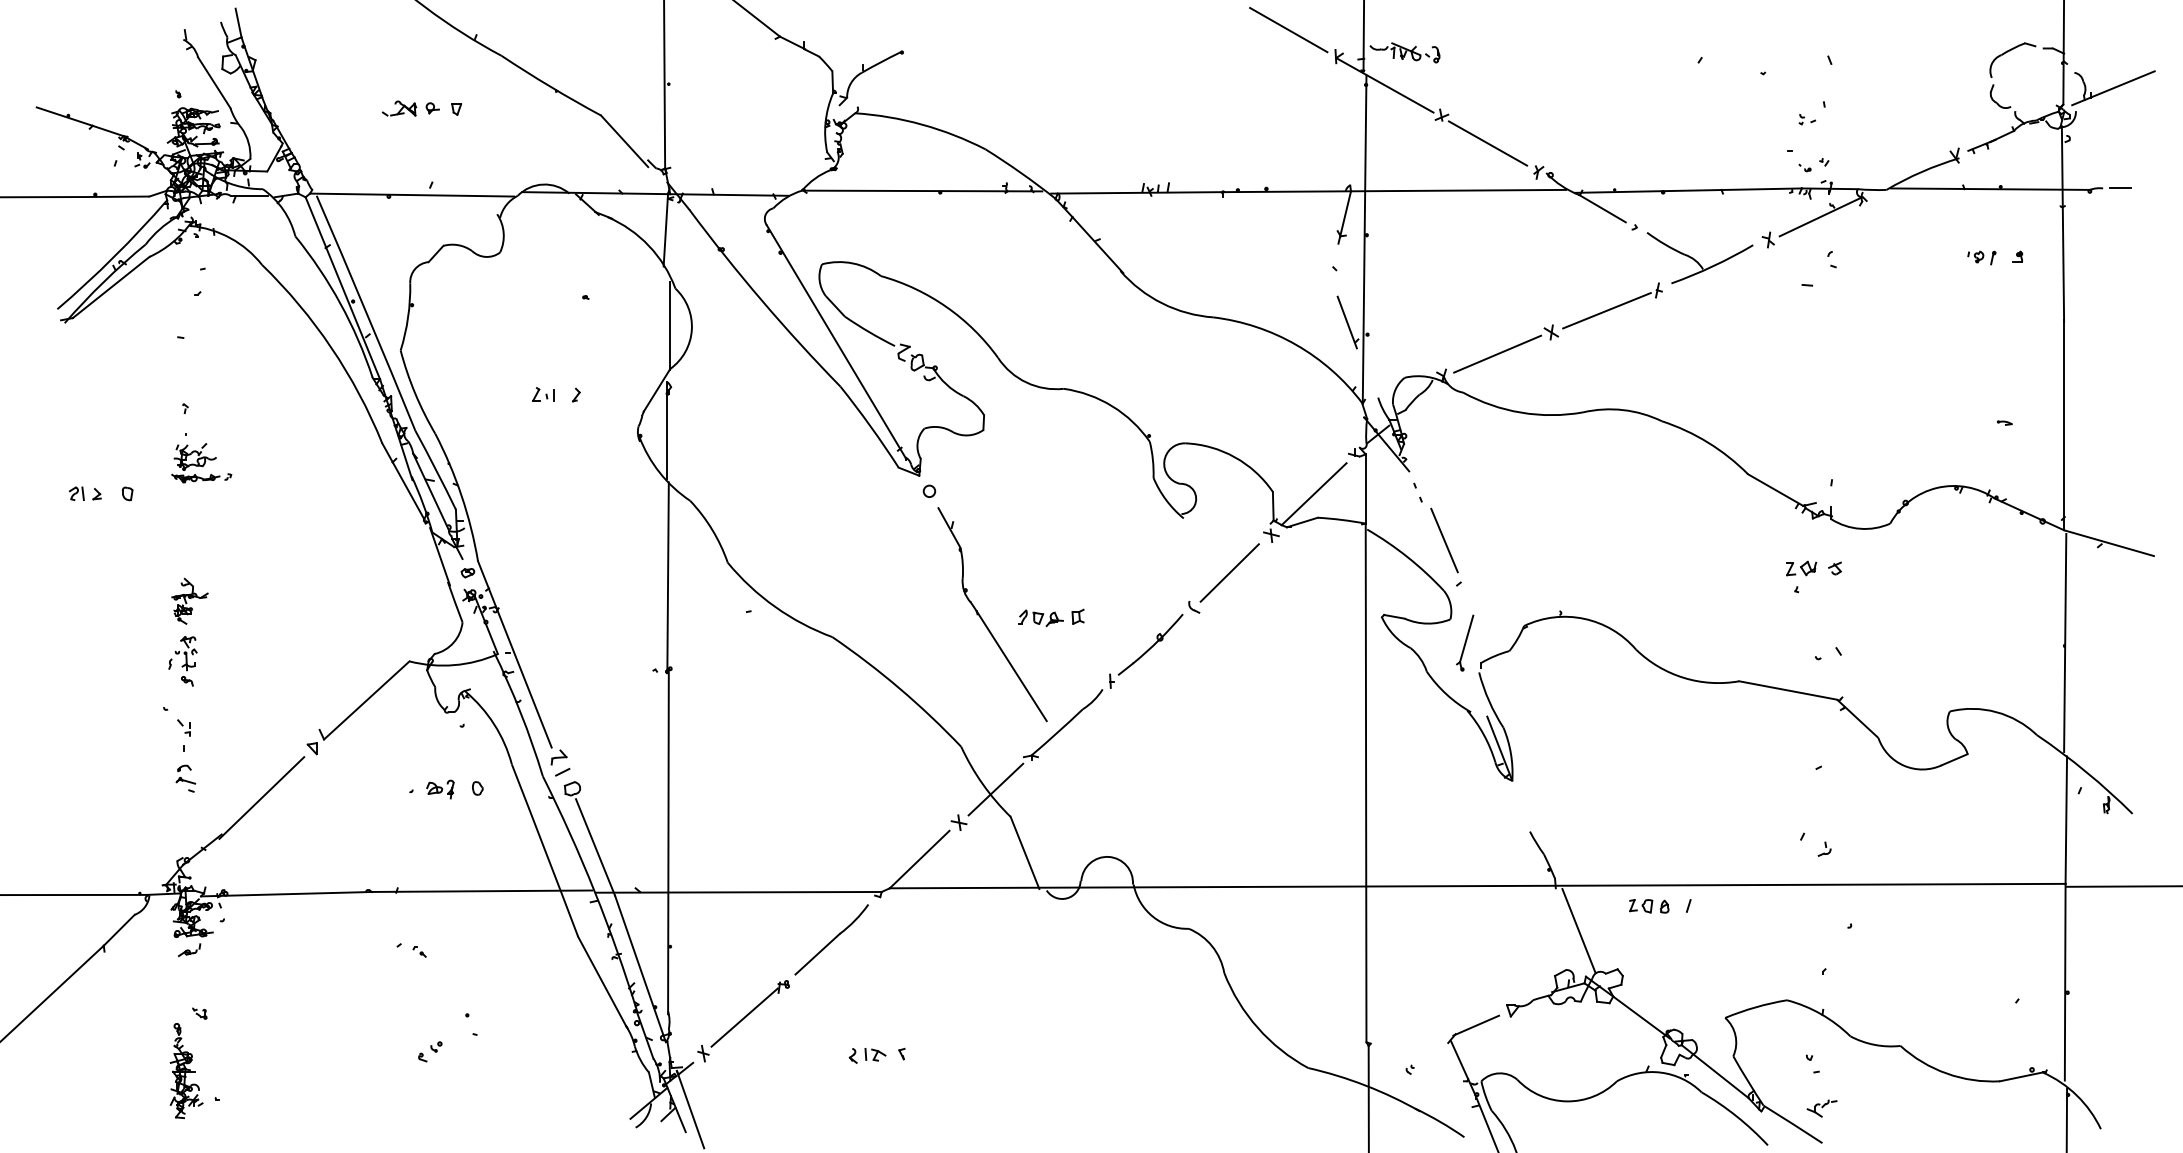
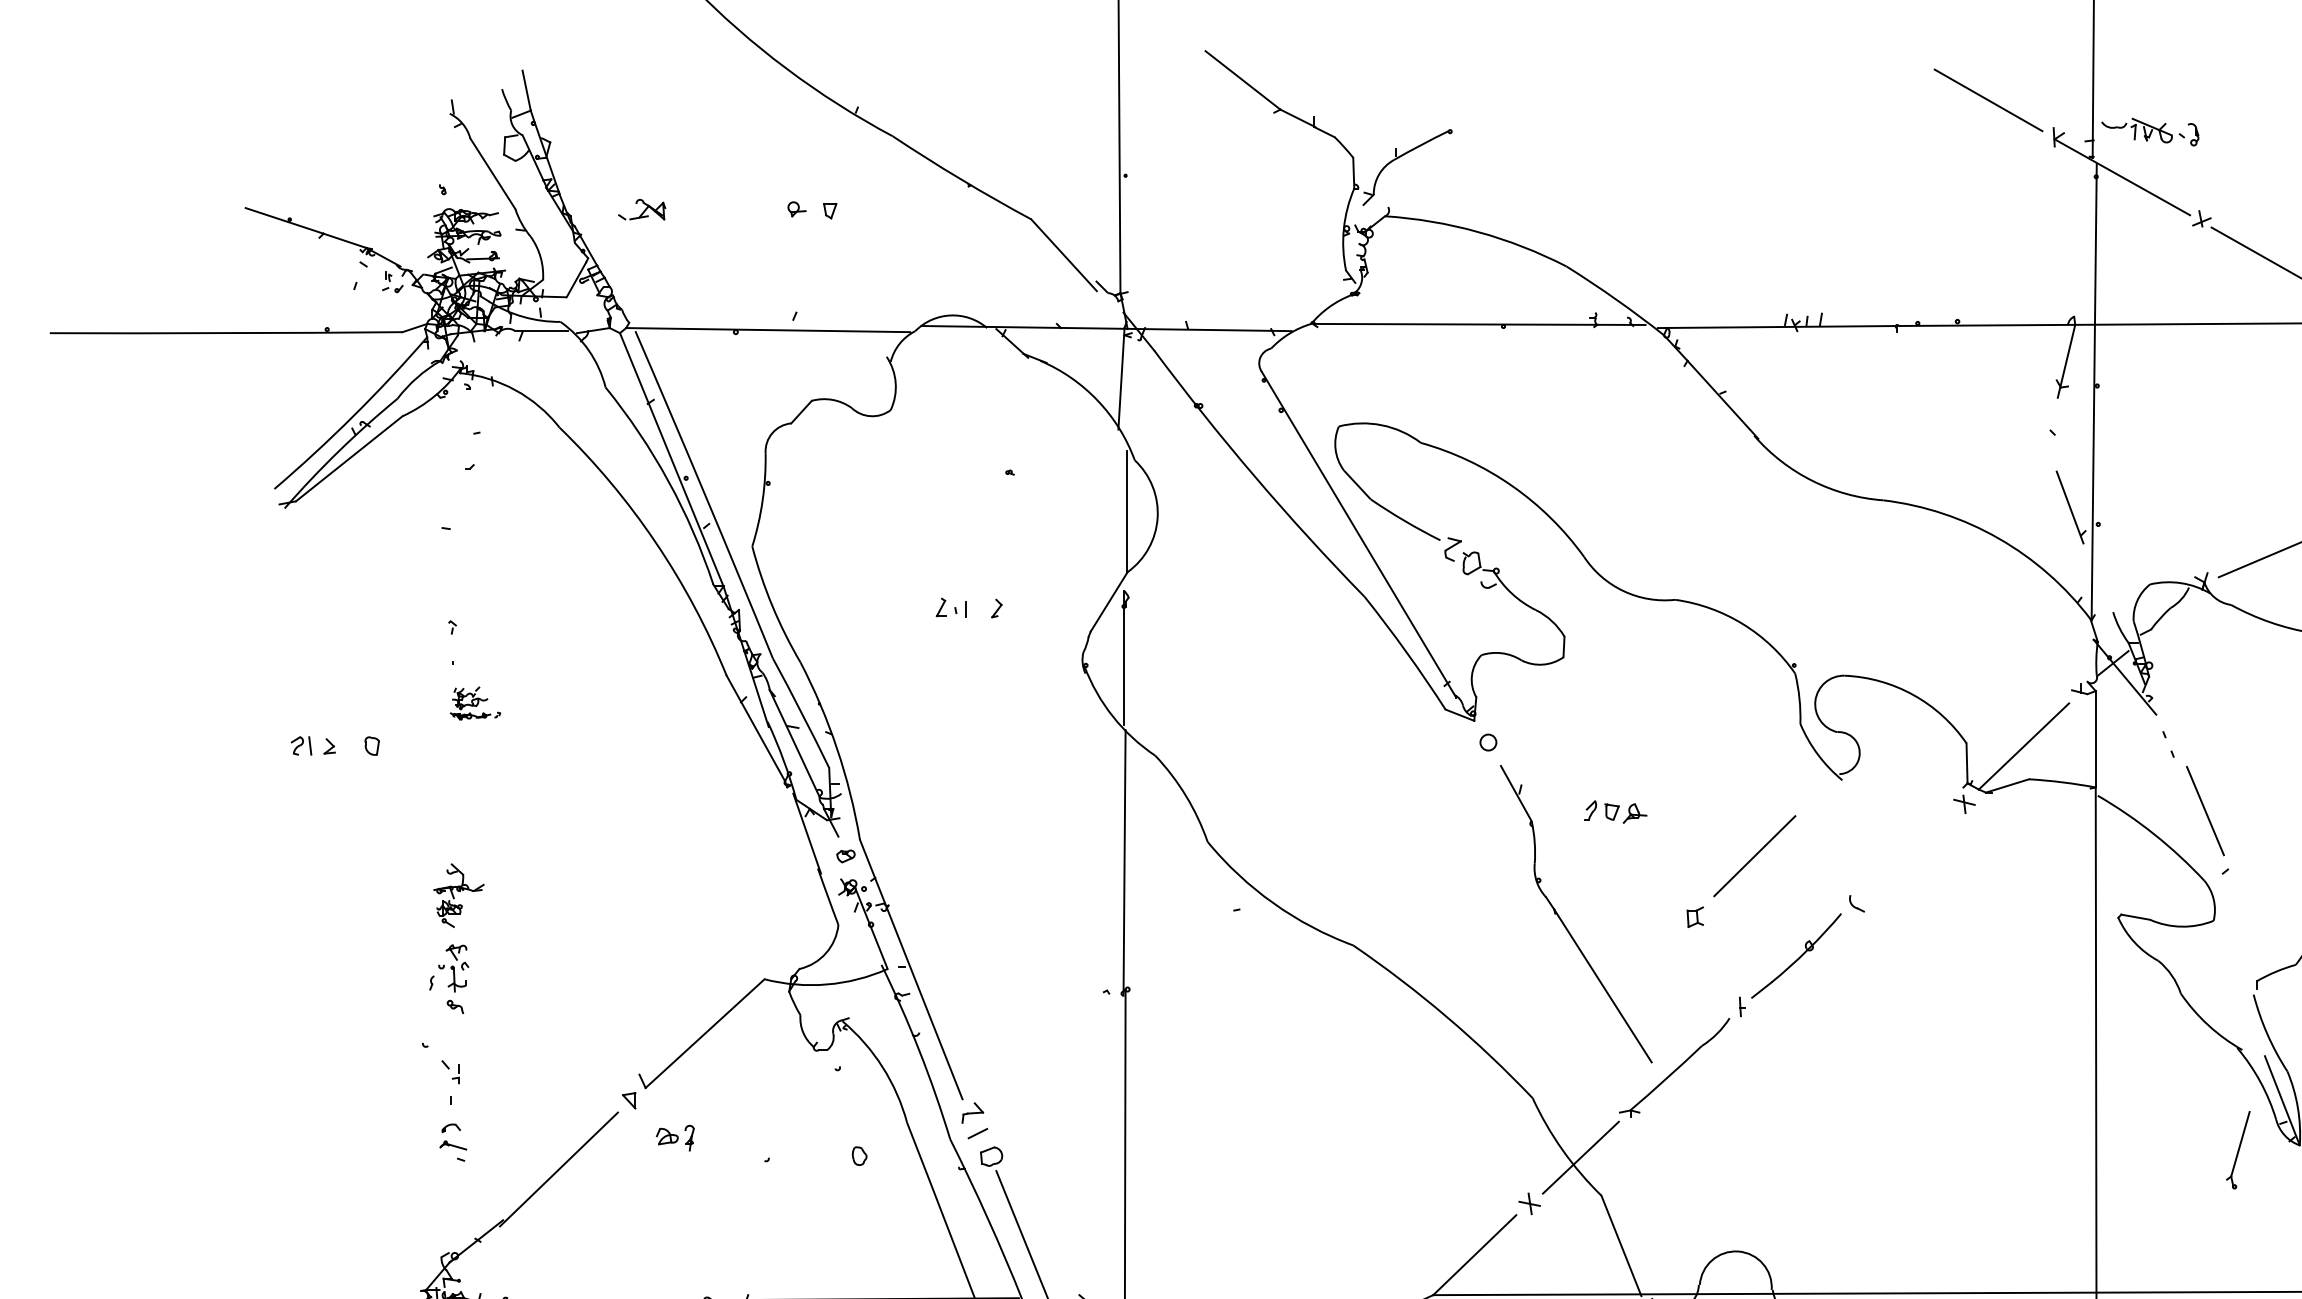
part: (399, 108) -> (642, 209), moved
part: (201, 463) -> (475, 703), size x0.6
line: (1229, 572) -> (1754, 855), moved
part: (1040, 618) -> (1615, 812), moved
part: (1465, 642) -> (2238, 1149), moved
part: (440, 789) -> (675, 1138), moved

